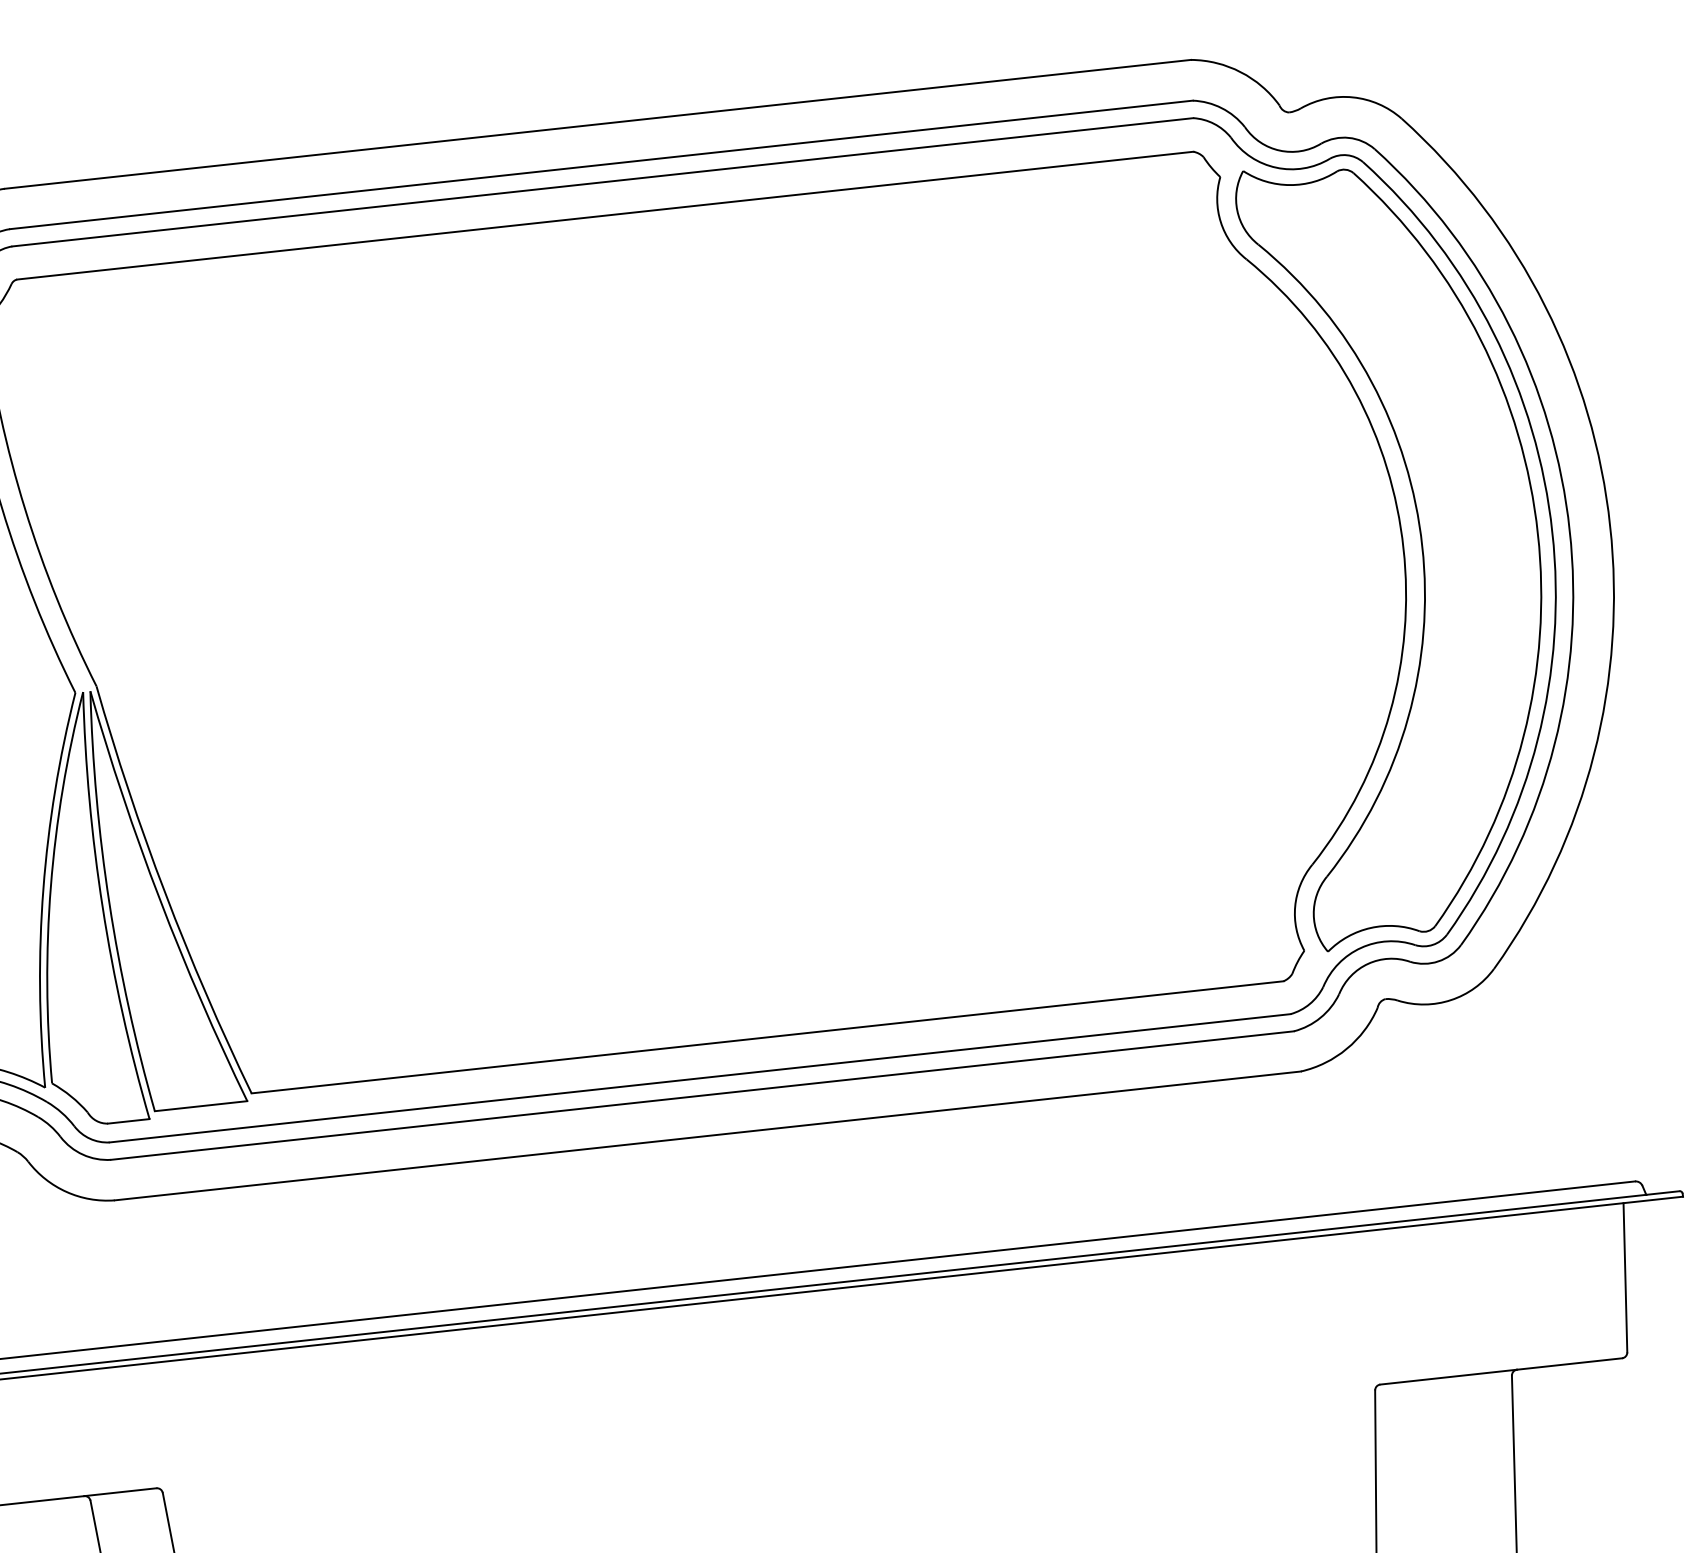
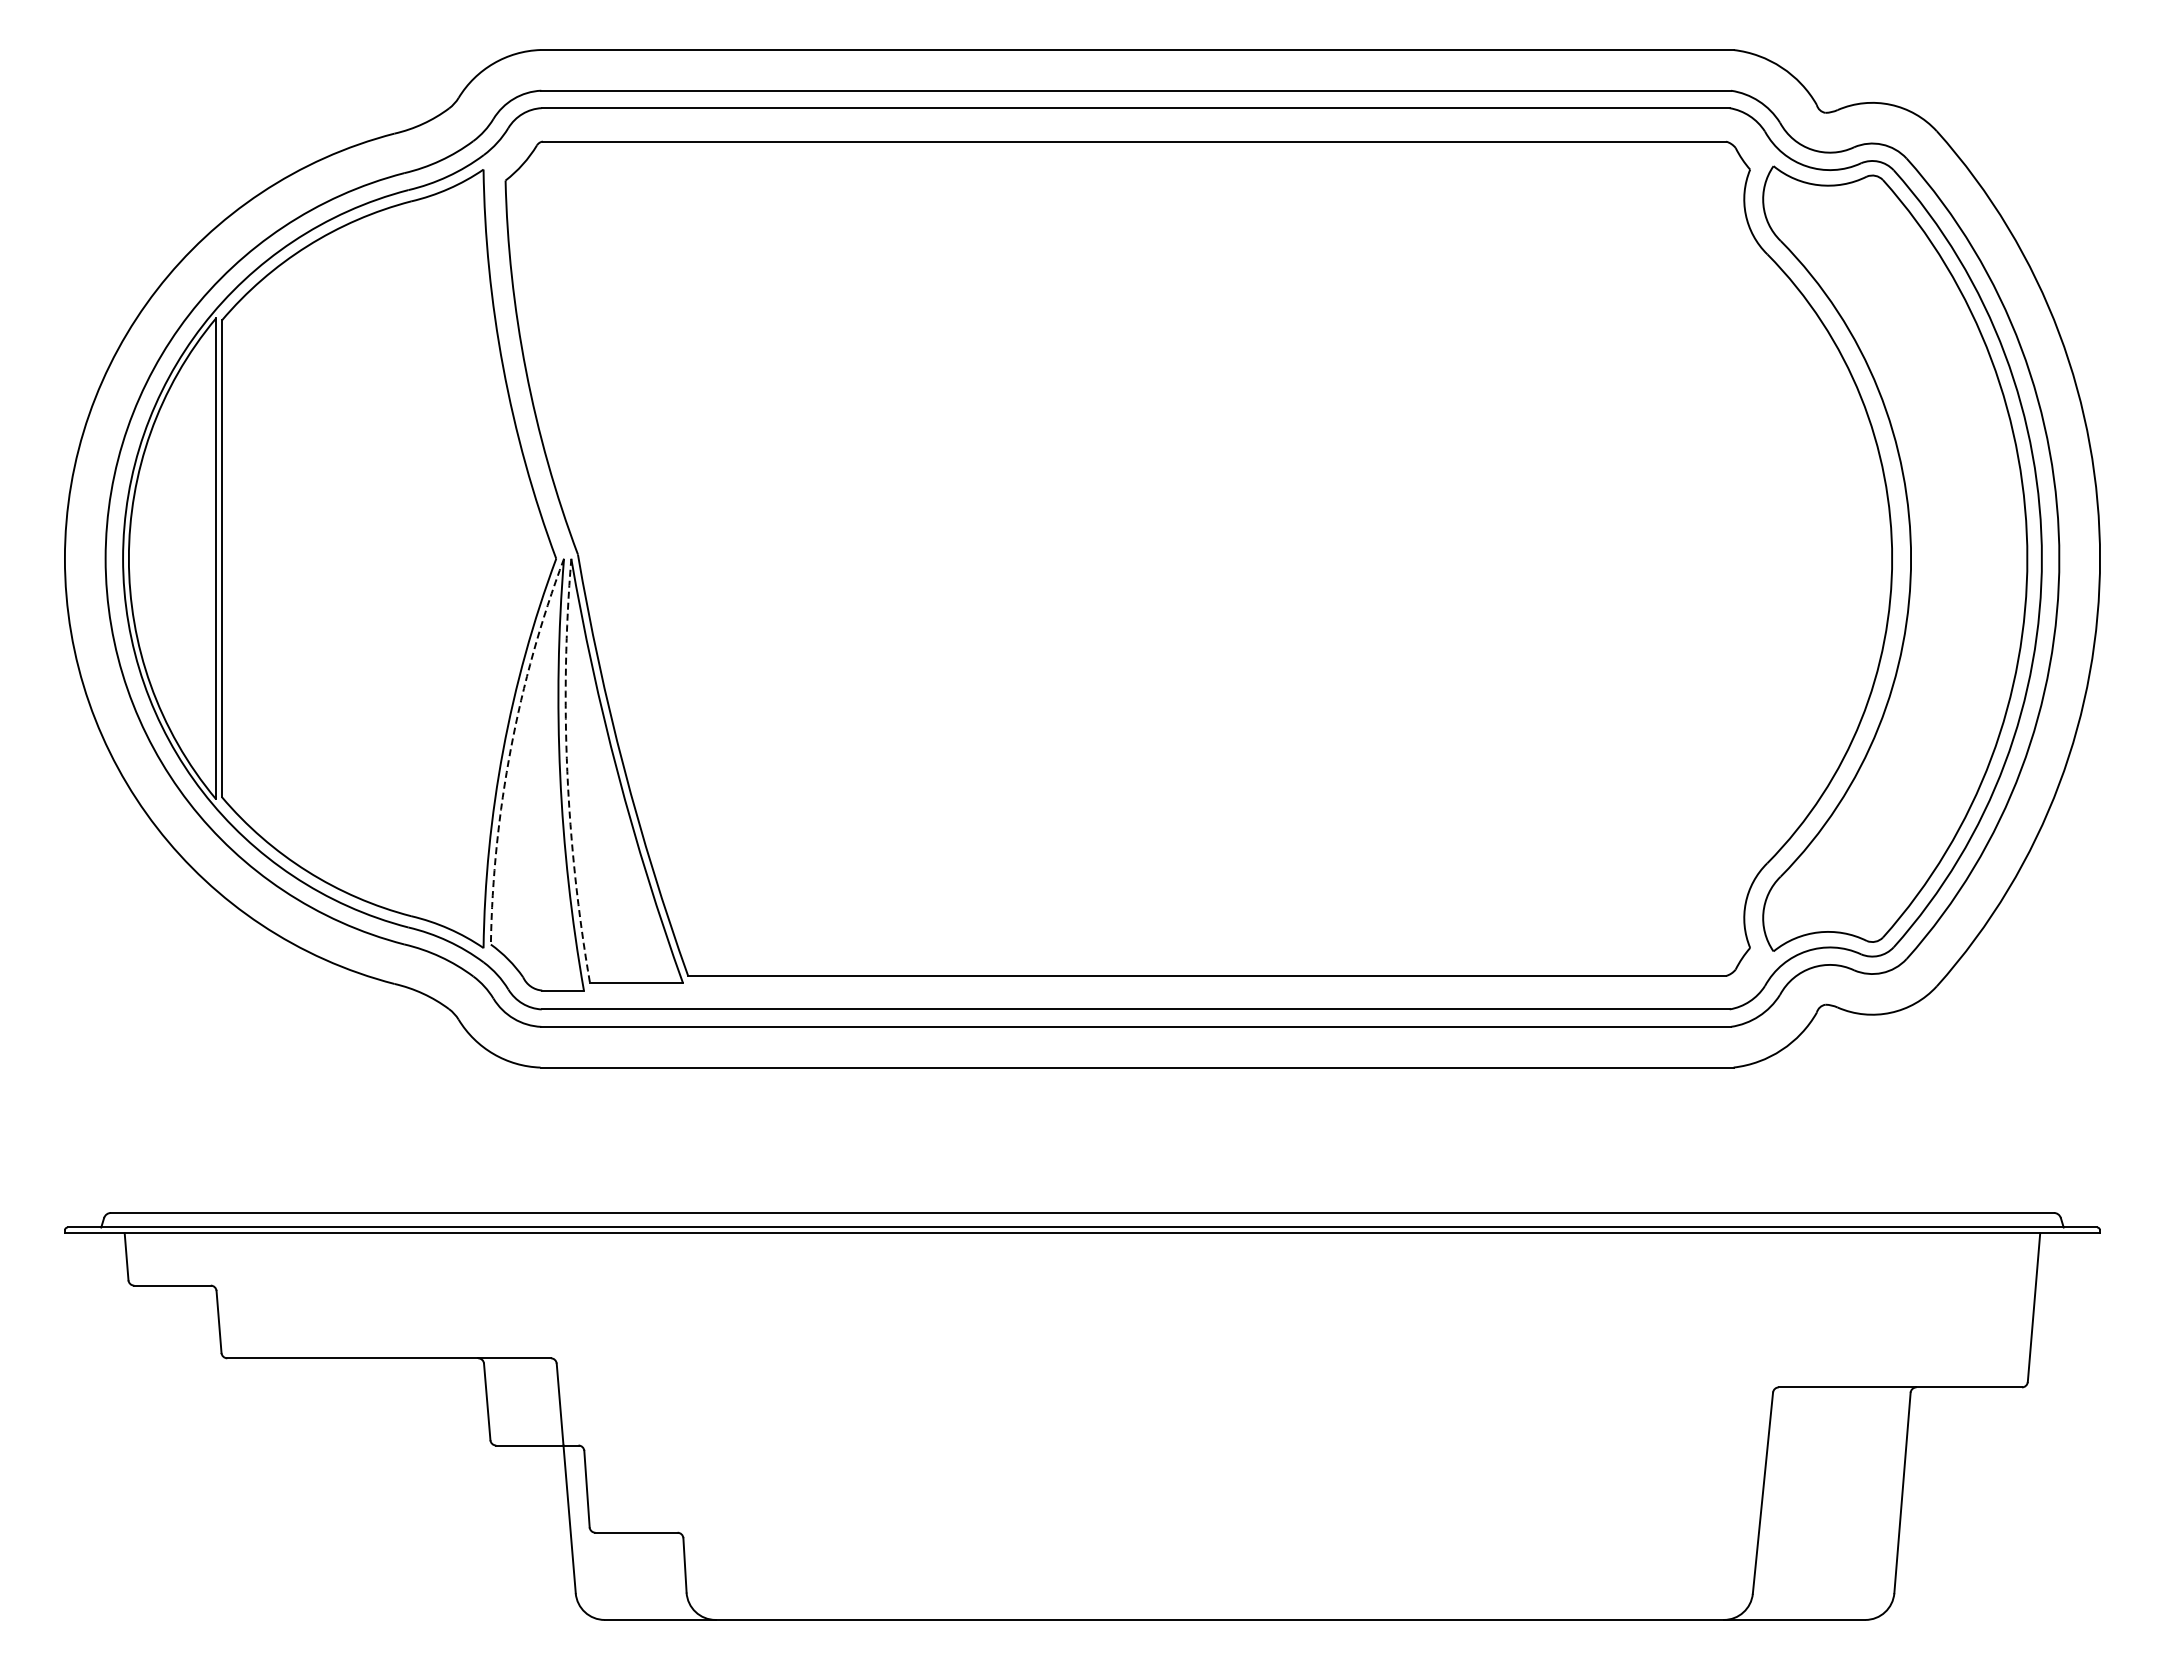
arc: (50, 886) -> (510, 748), solid -> dashed
arc: (109, 903) -> (567, 771), solid -> dashed

